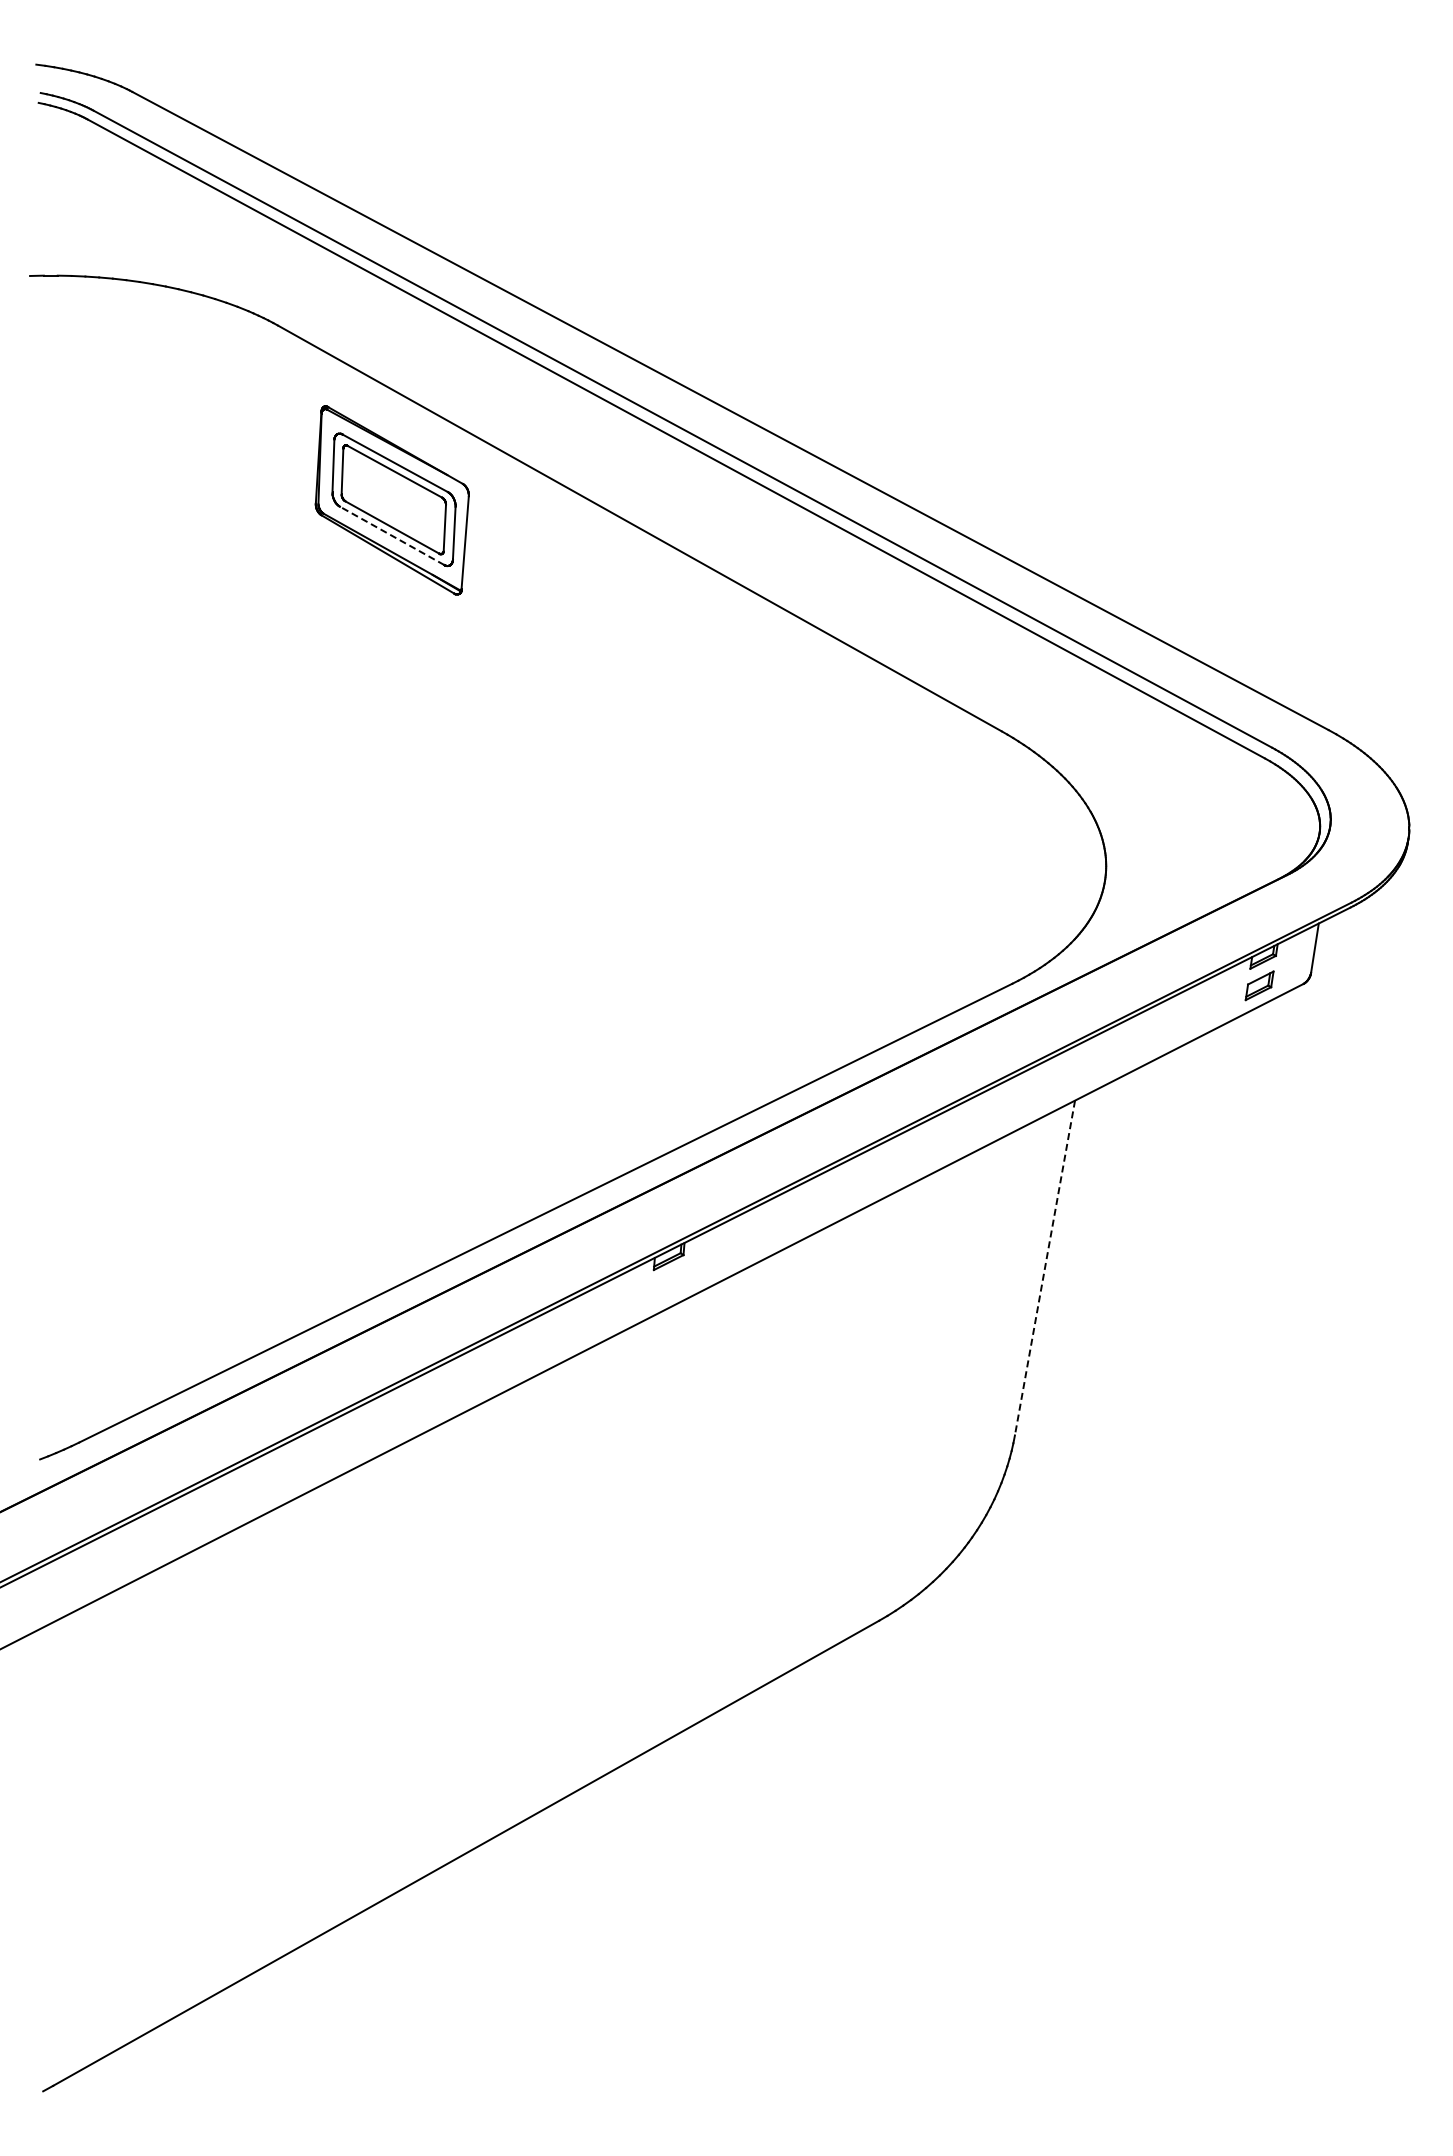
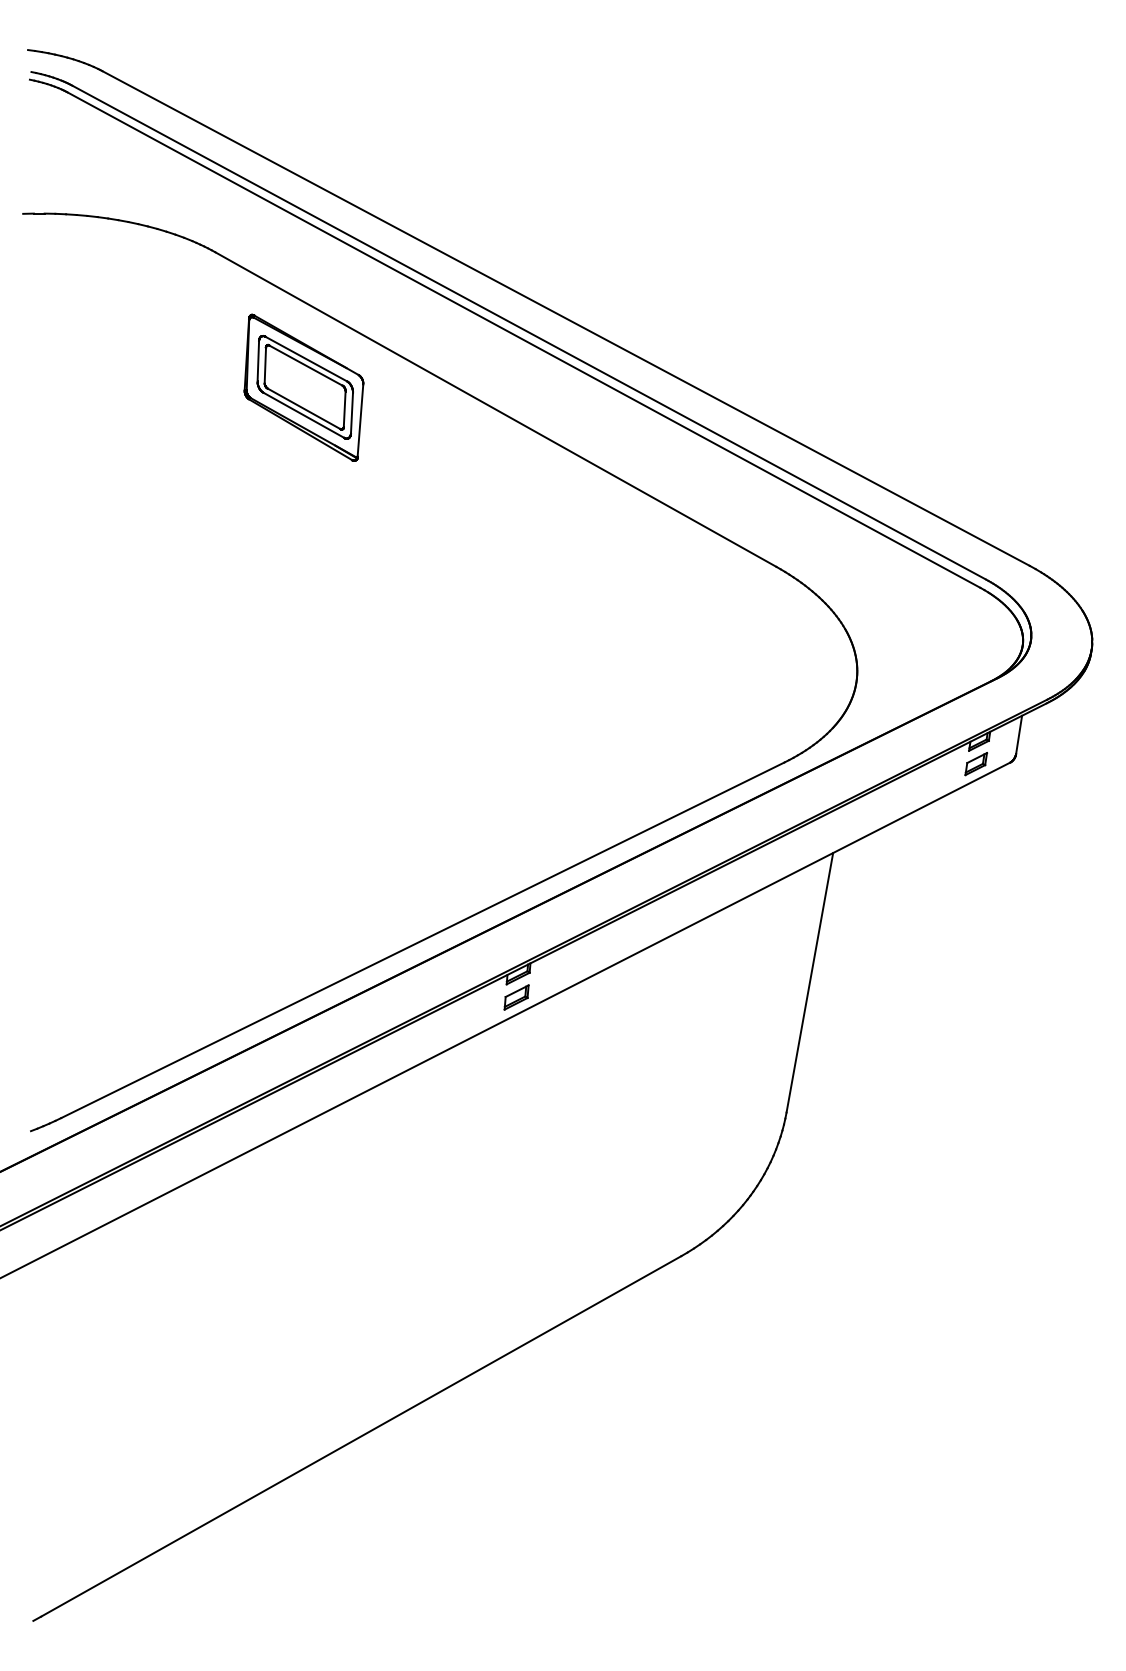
line: (392, 535) -> (304, 415), dashed -> solid
line: (1044, 1268) -> (809, 983), dashed -> solid
part: (666, 1286) -> (516, 997), added

